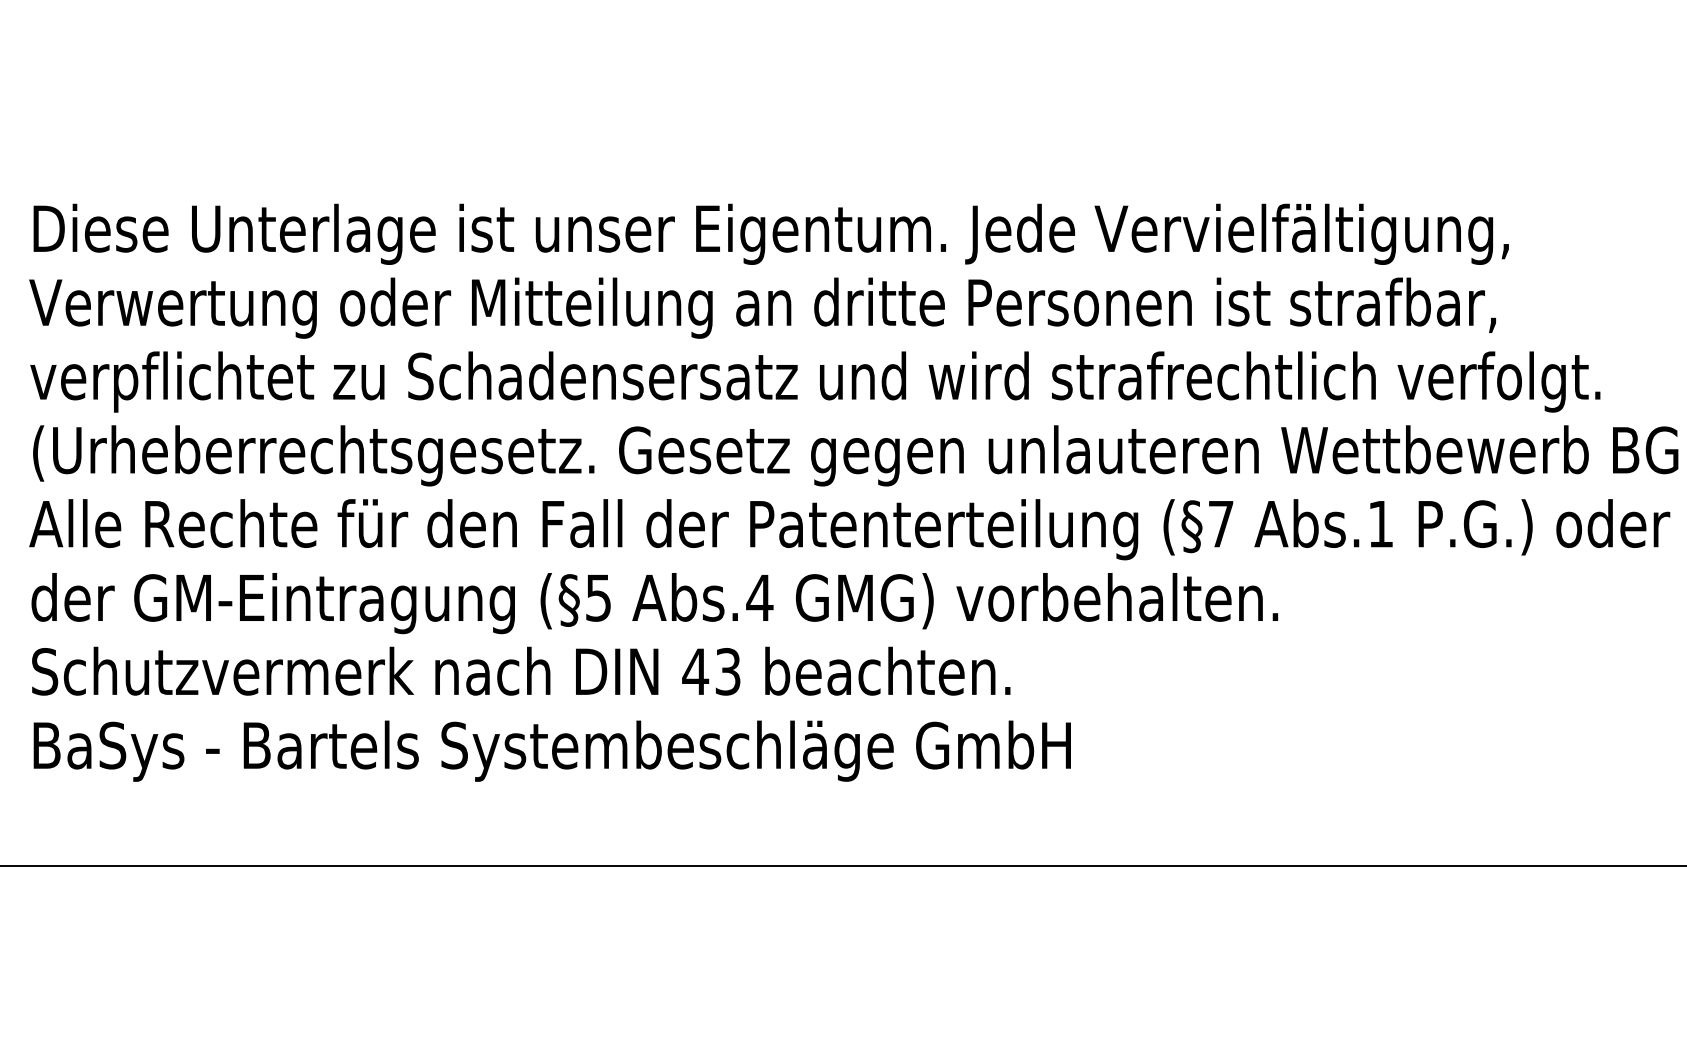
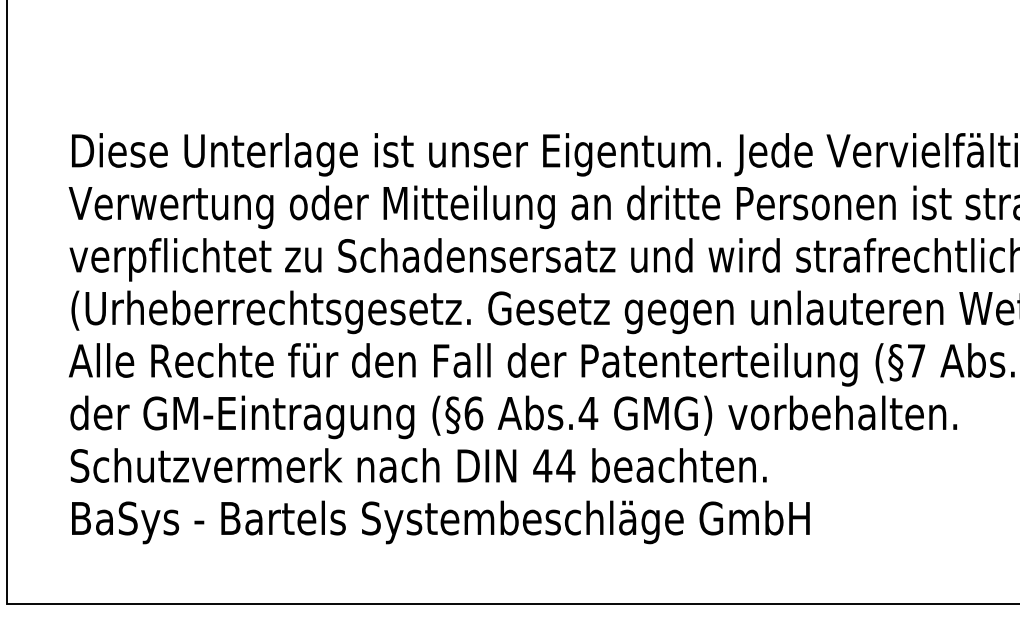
text: (598, 597) -> (473, 413), (§5 -> (§6
text: (727, 671) -> (565, 465), 43 -> 44

